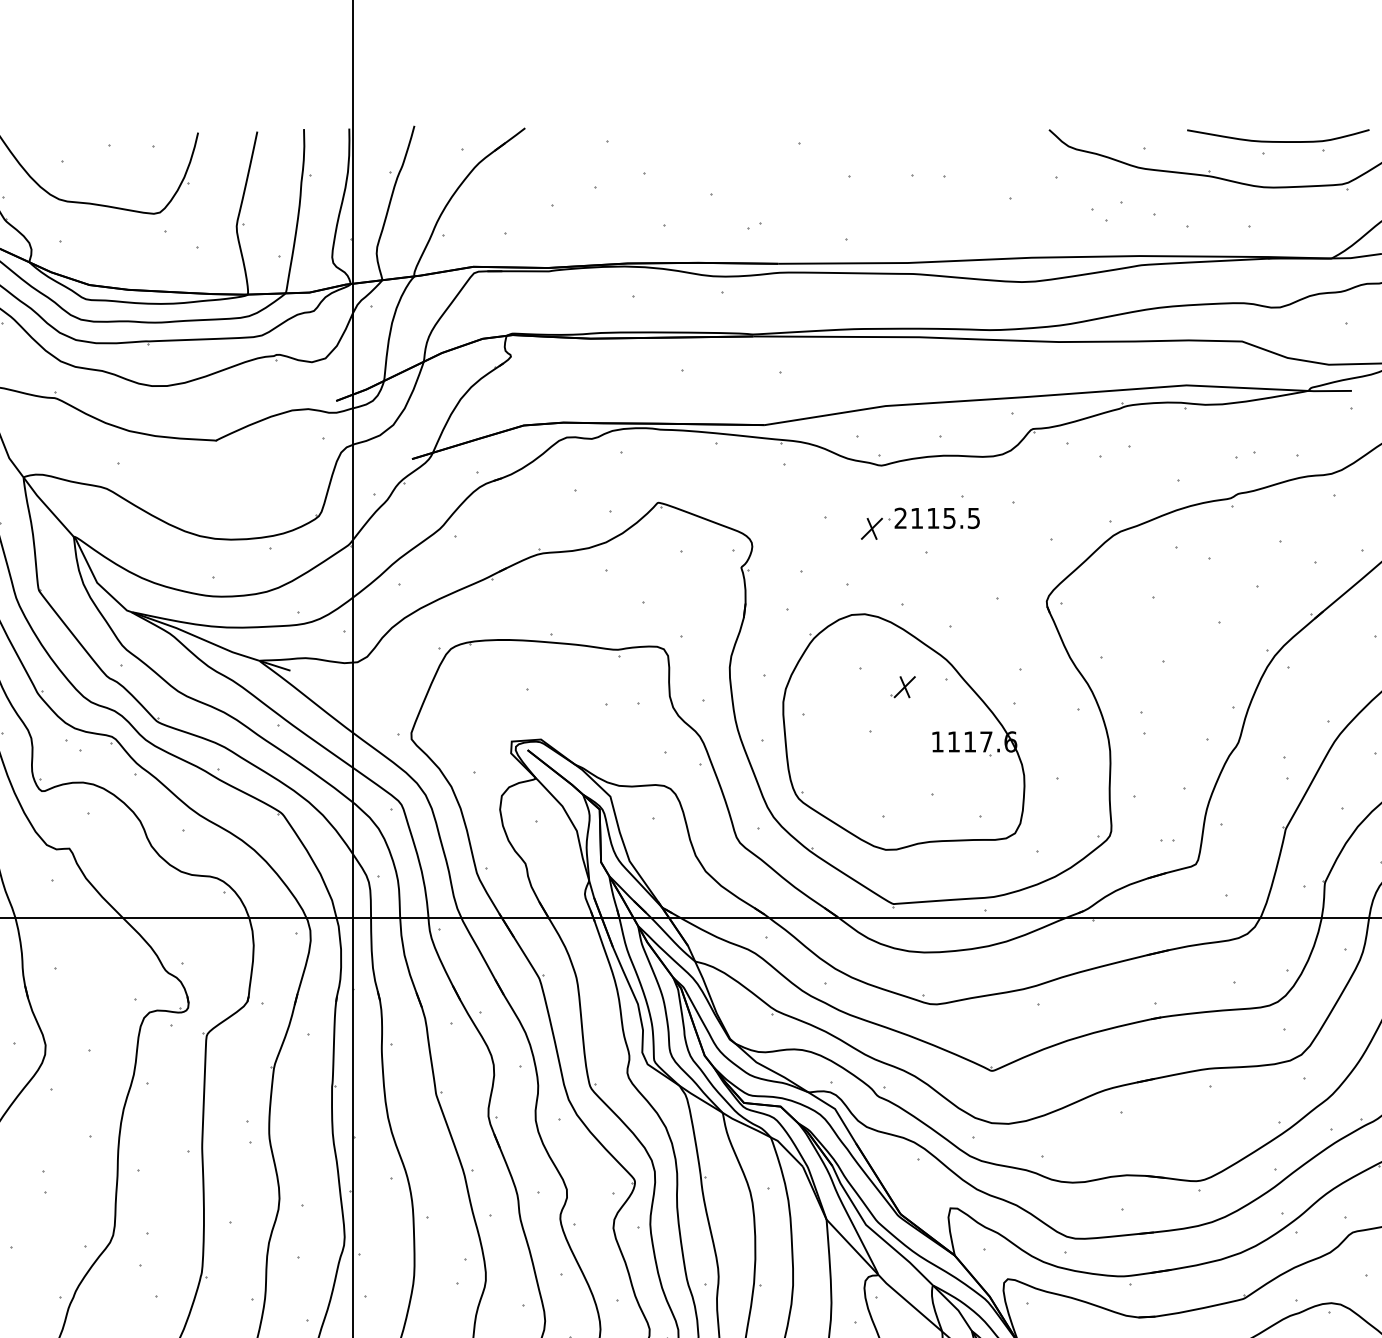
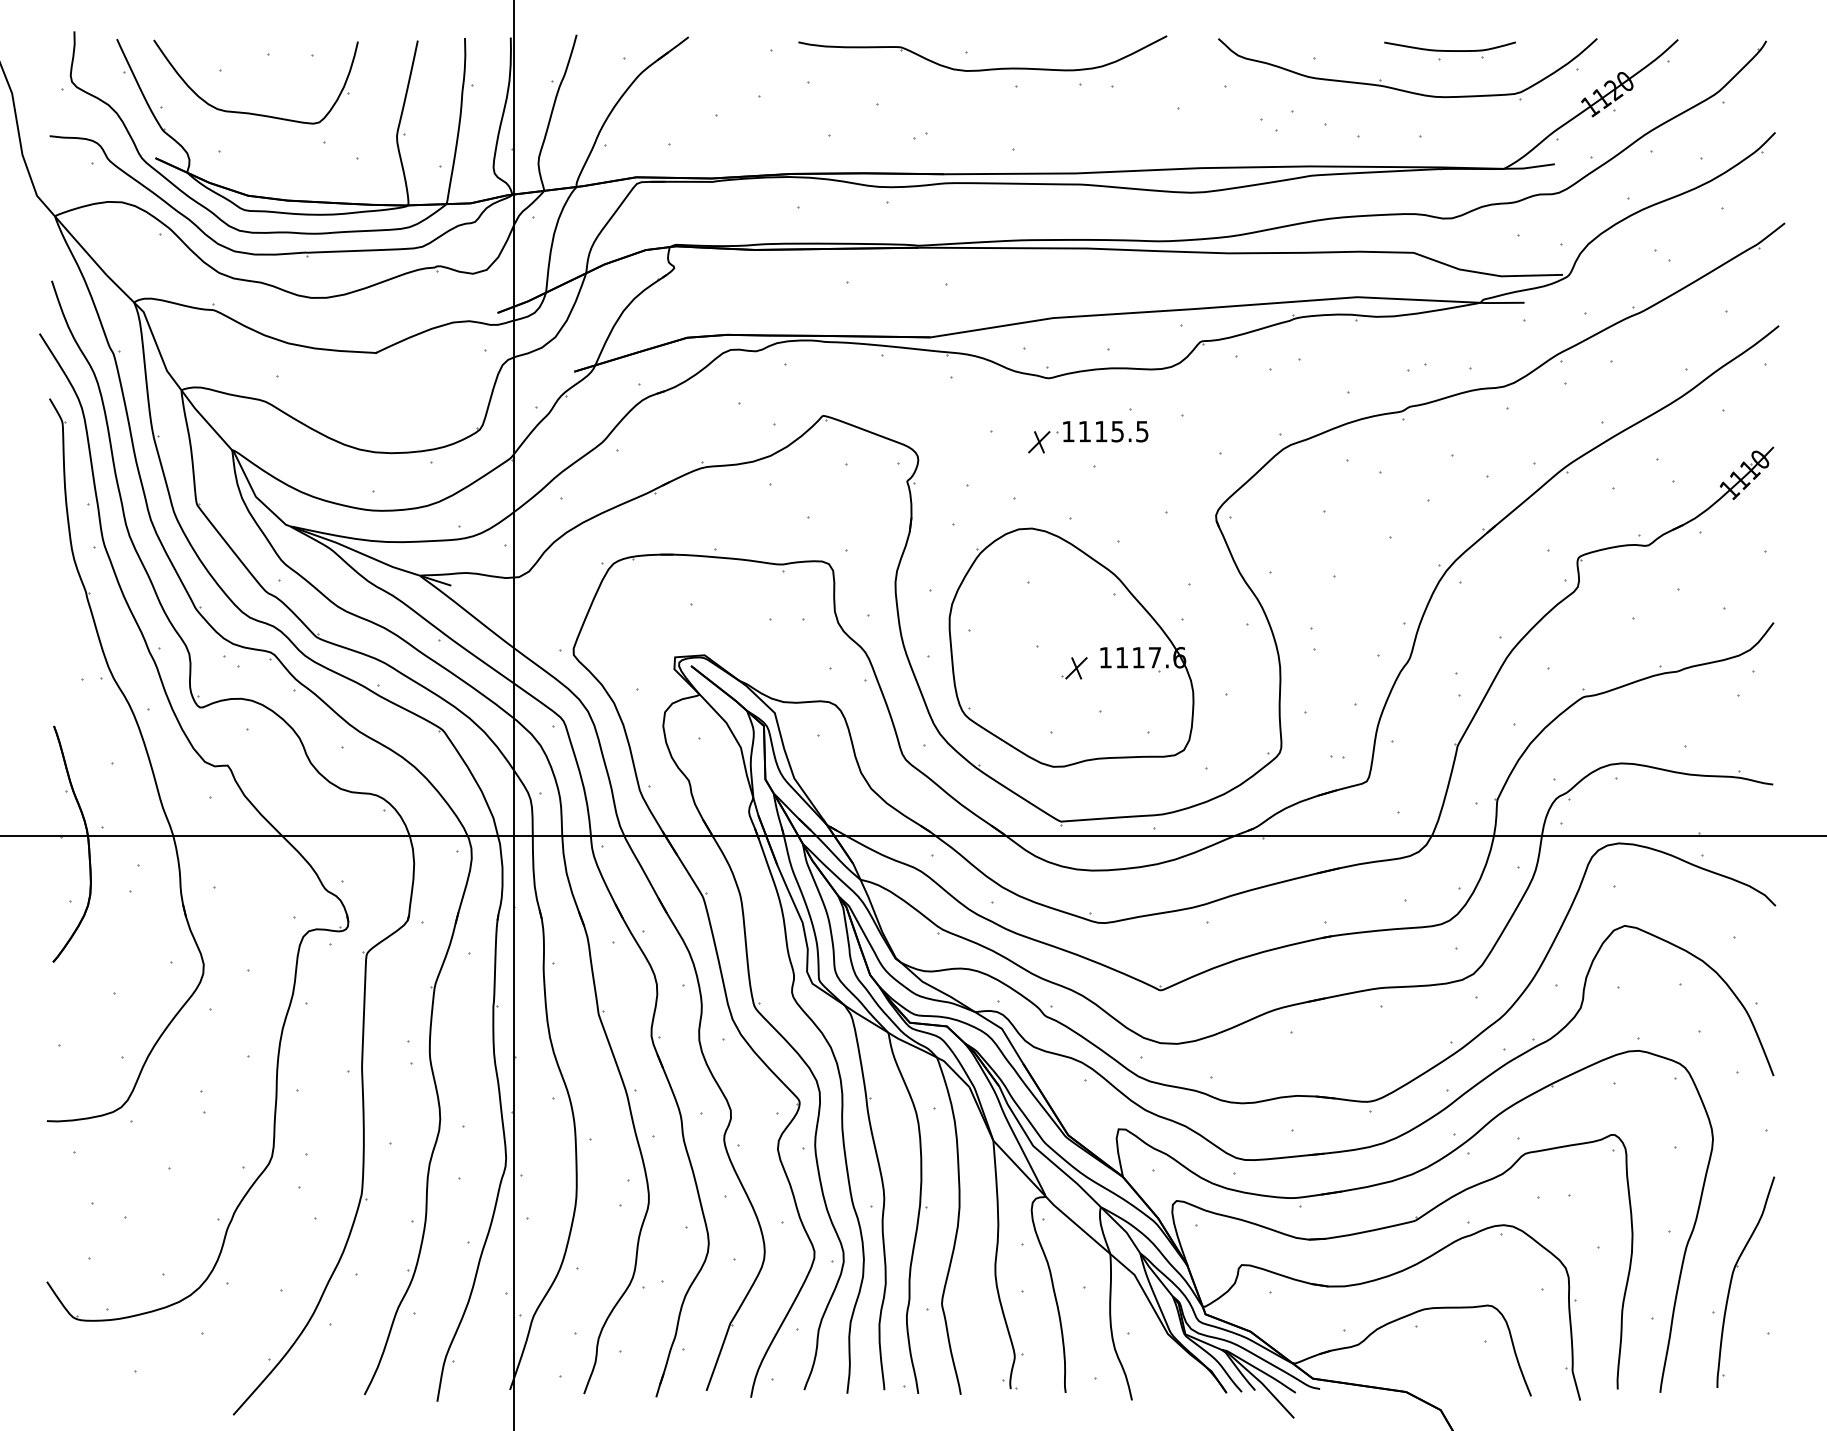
part: (1277, 141) -> (1449, 50), size x0.71
part: (815, 160) -> (982, 69), added
text: (900, 518) -> (1068, 431), 2115.5 -> 1115.5
part: (902, 687) -> (1074, 668), moved

